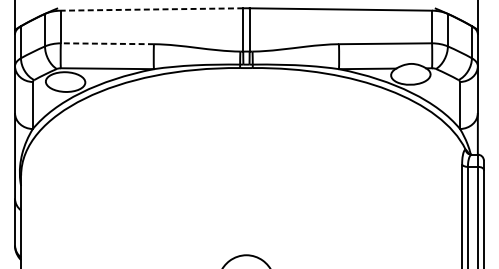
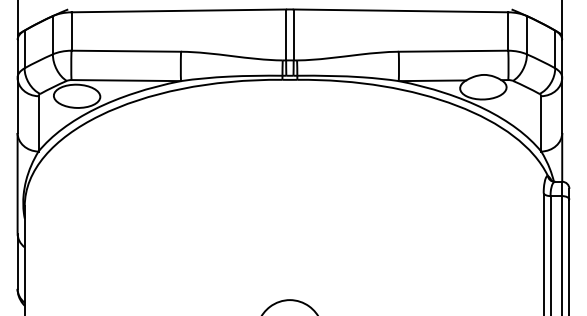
line: (151, 9) -> (178, 10), dashed -> solid
line: (107, 43) -> (126, 51), dashed -> solid

